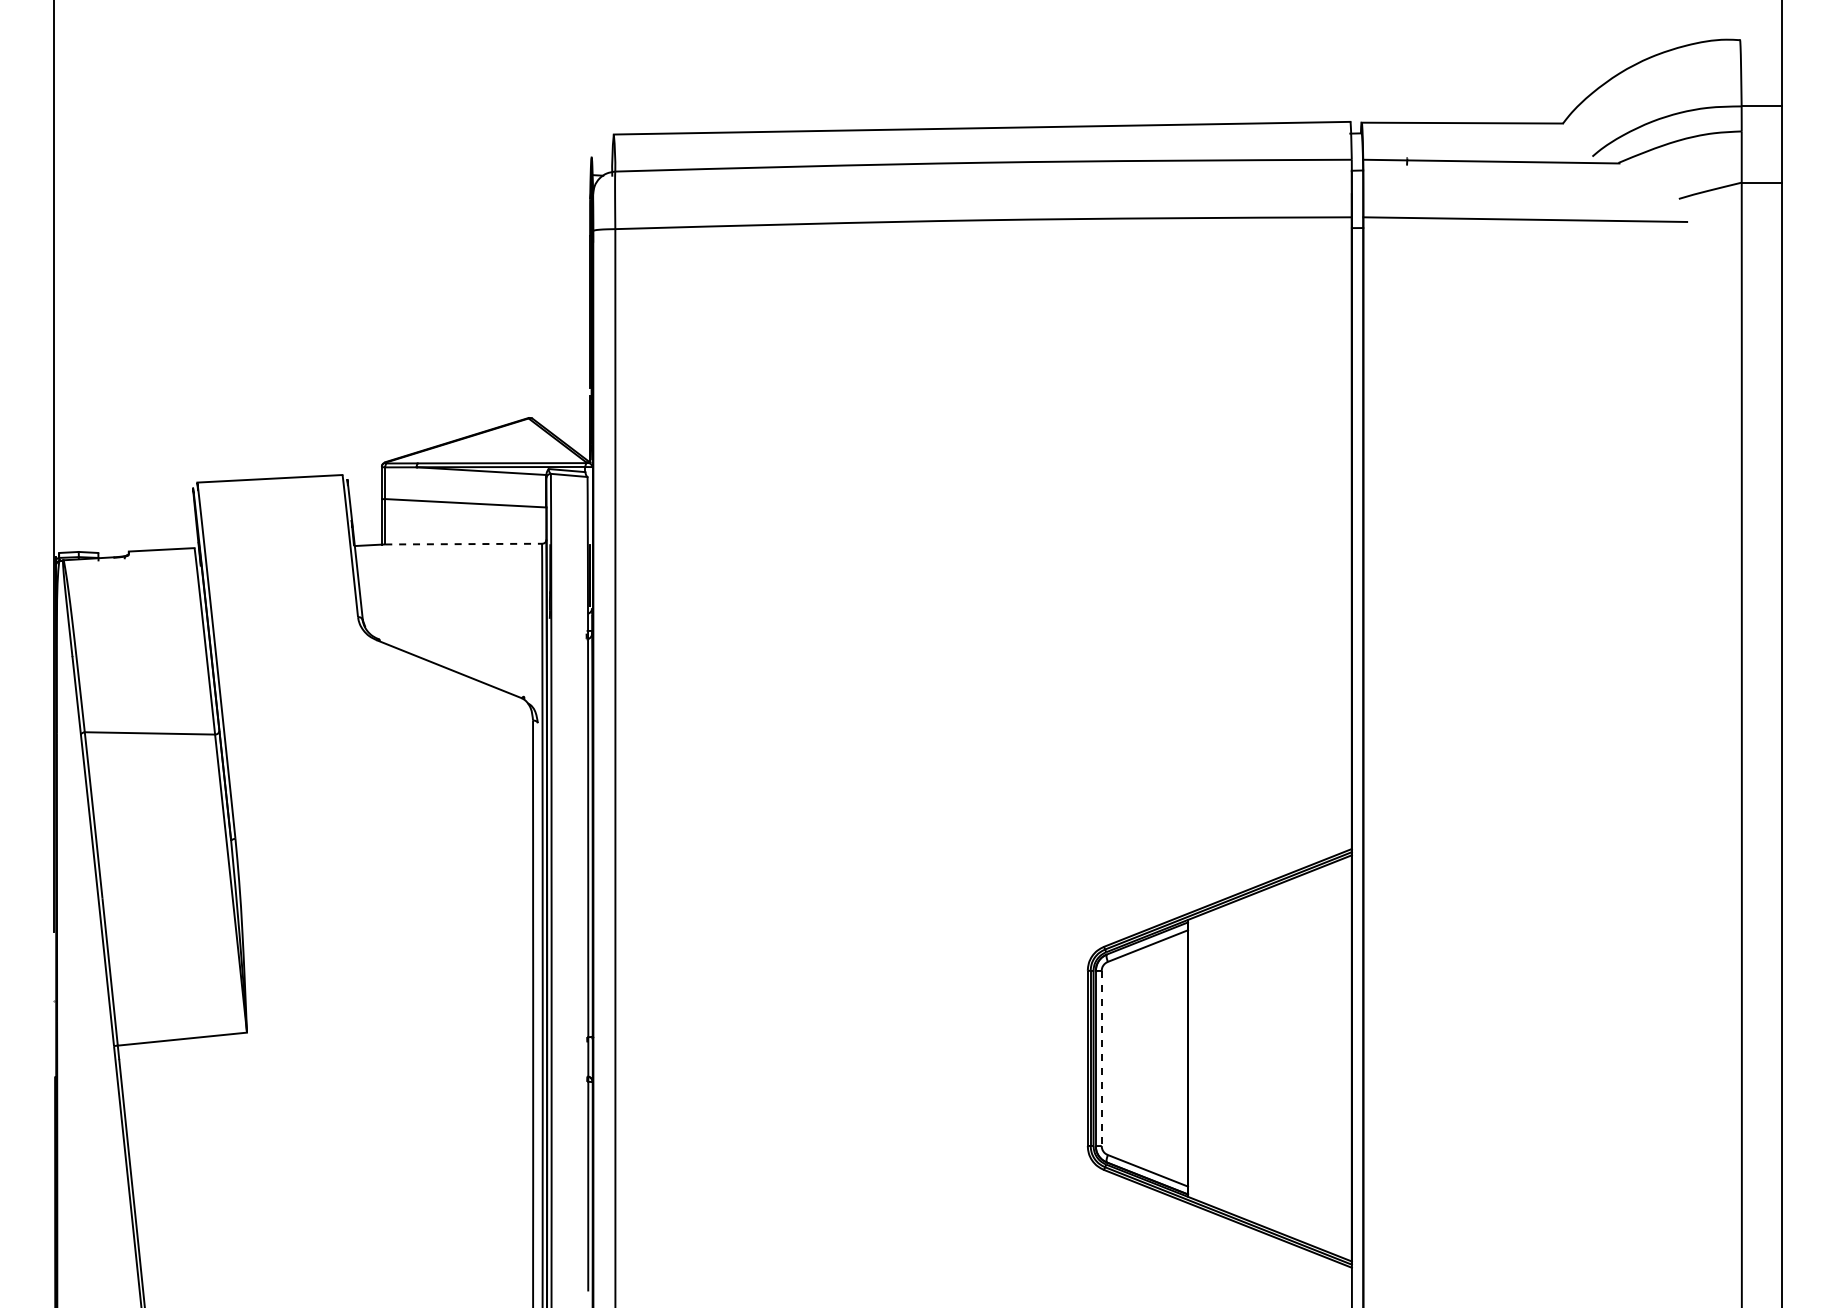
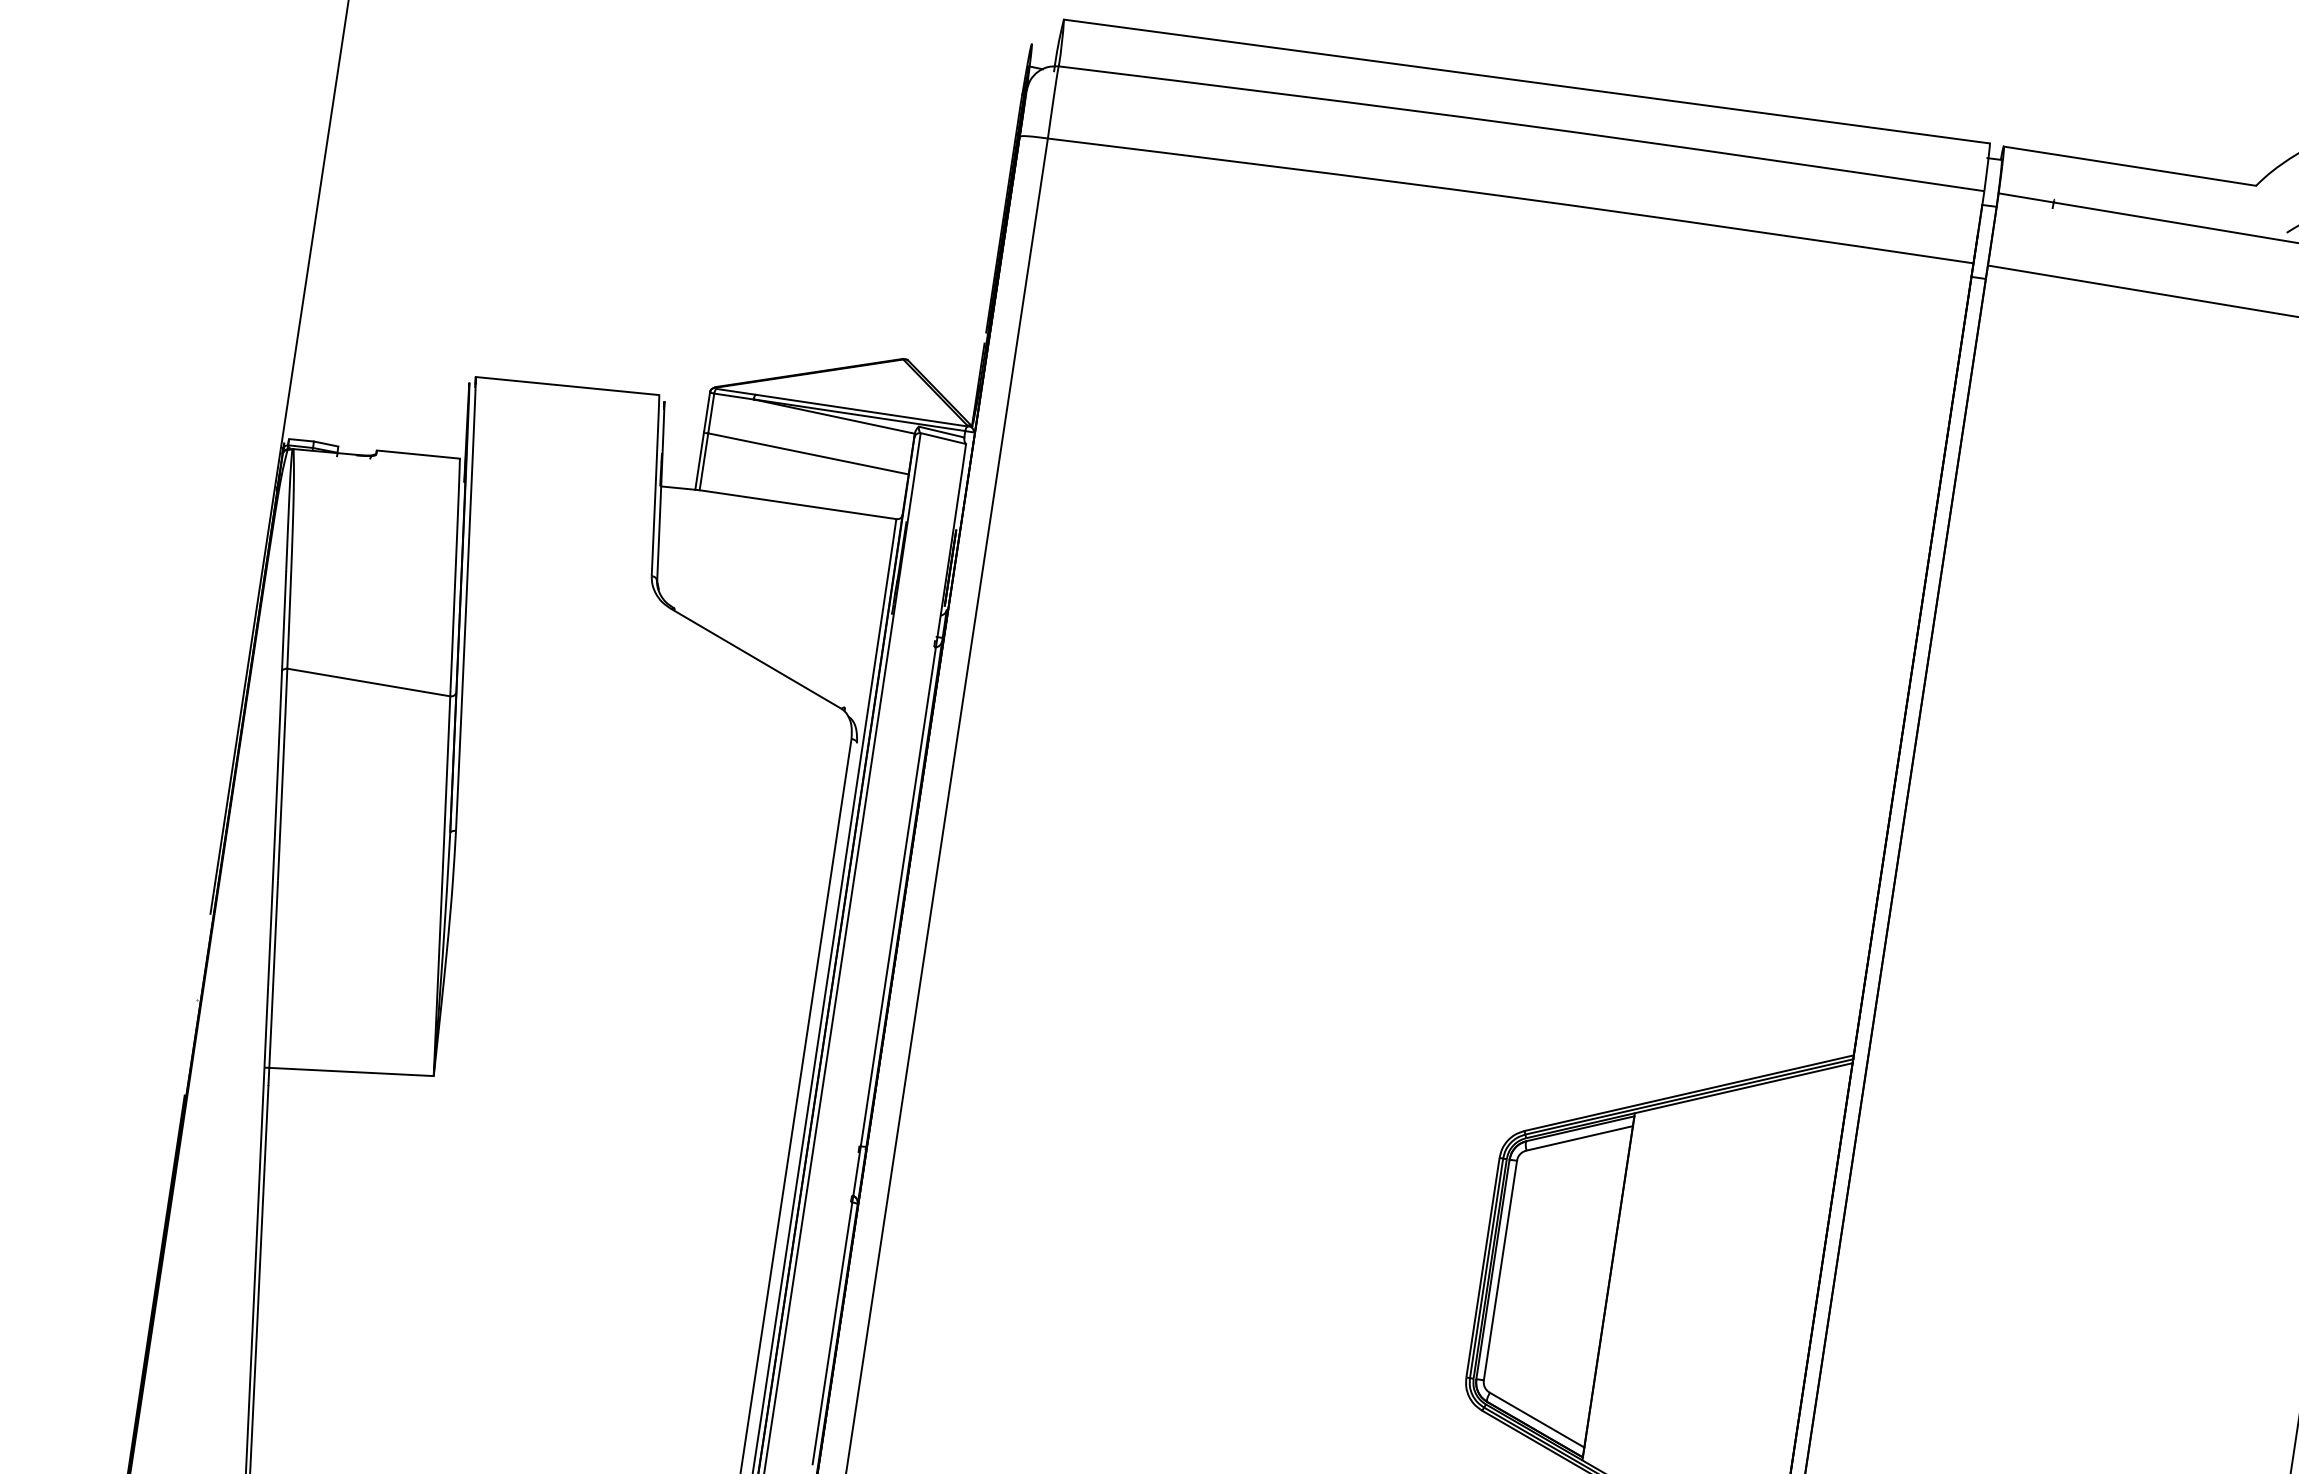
line: (464, 544) -> (798, 505), dashed -> solid
line: (1101, 1058) -> (1500, 1270), dashed -> solid

